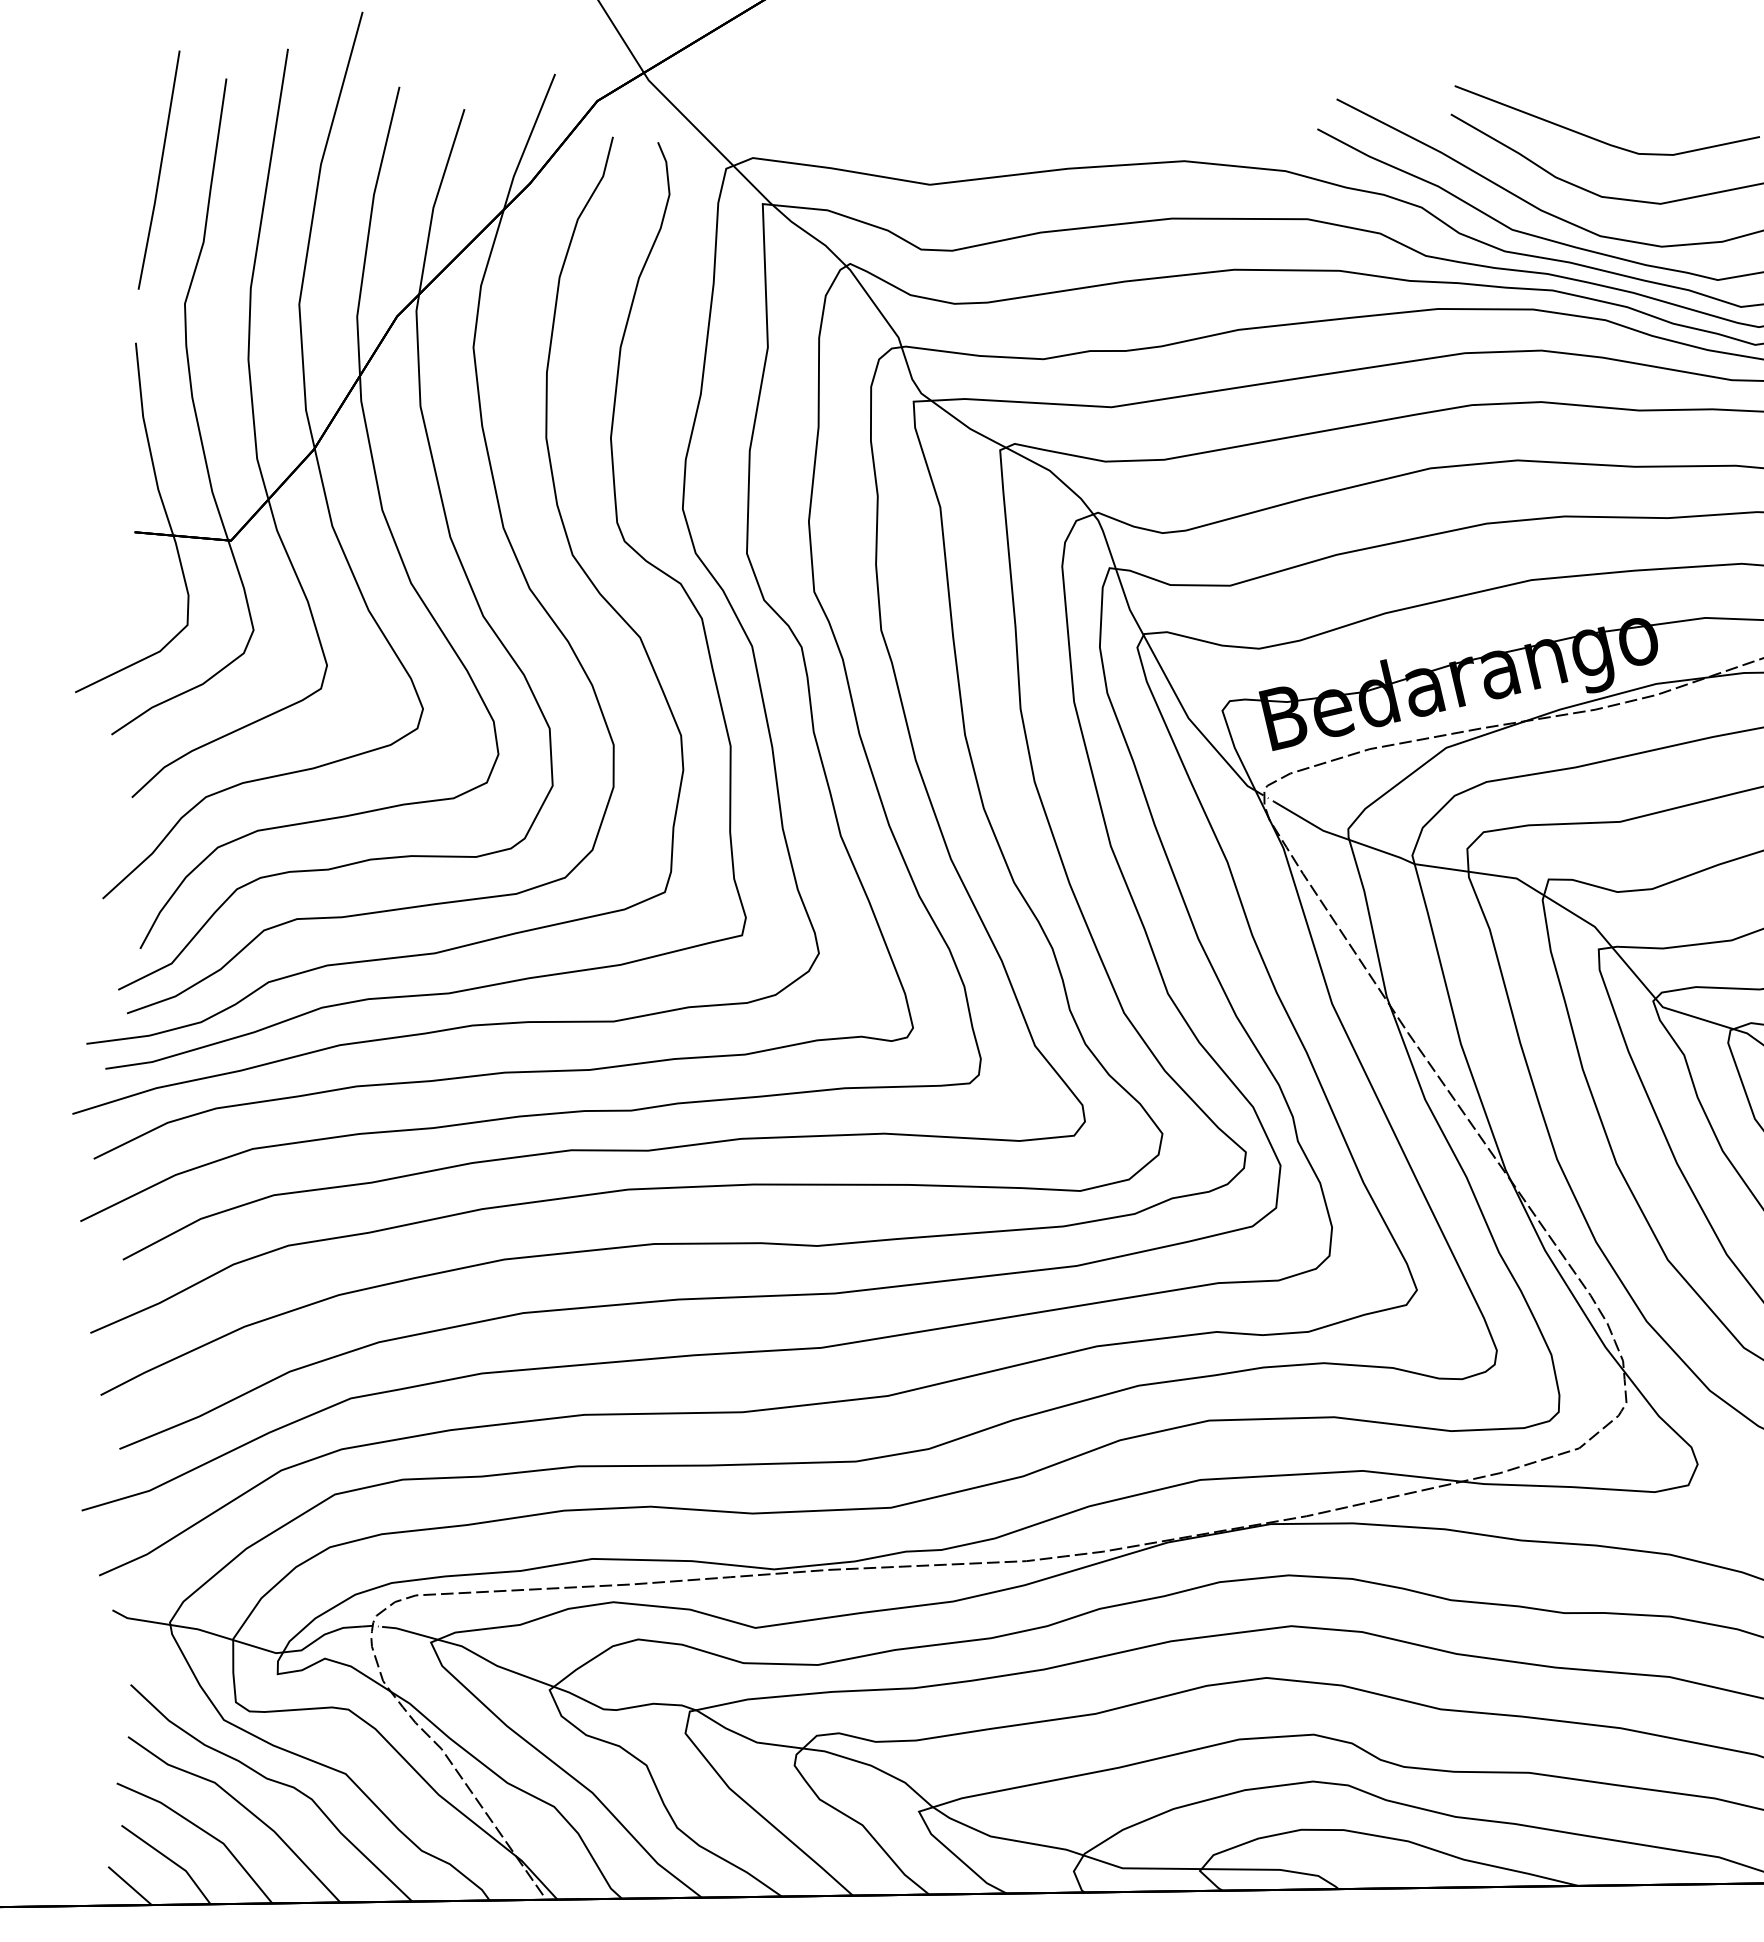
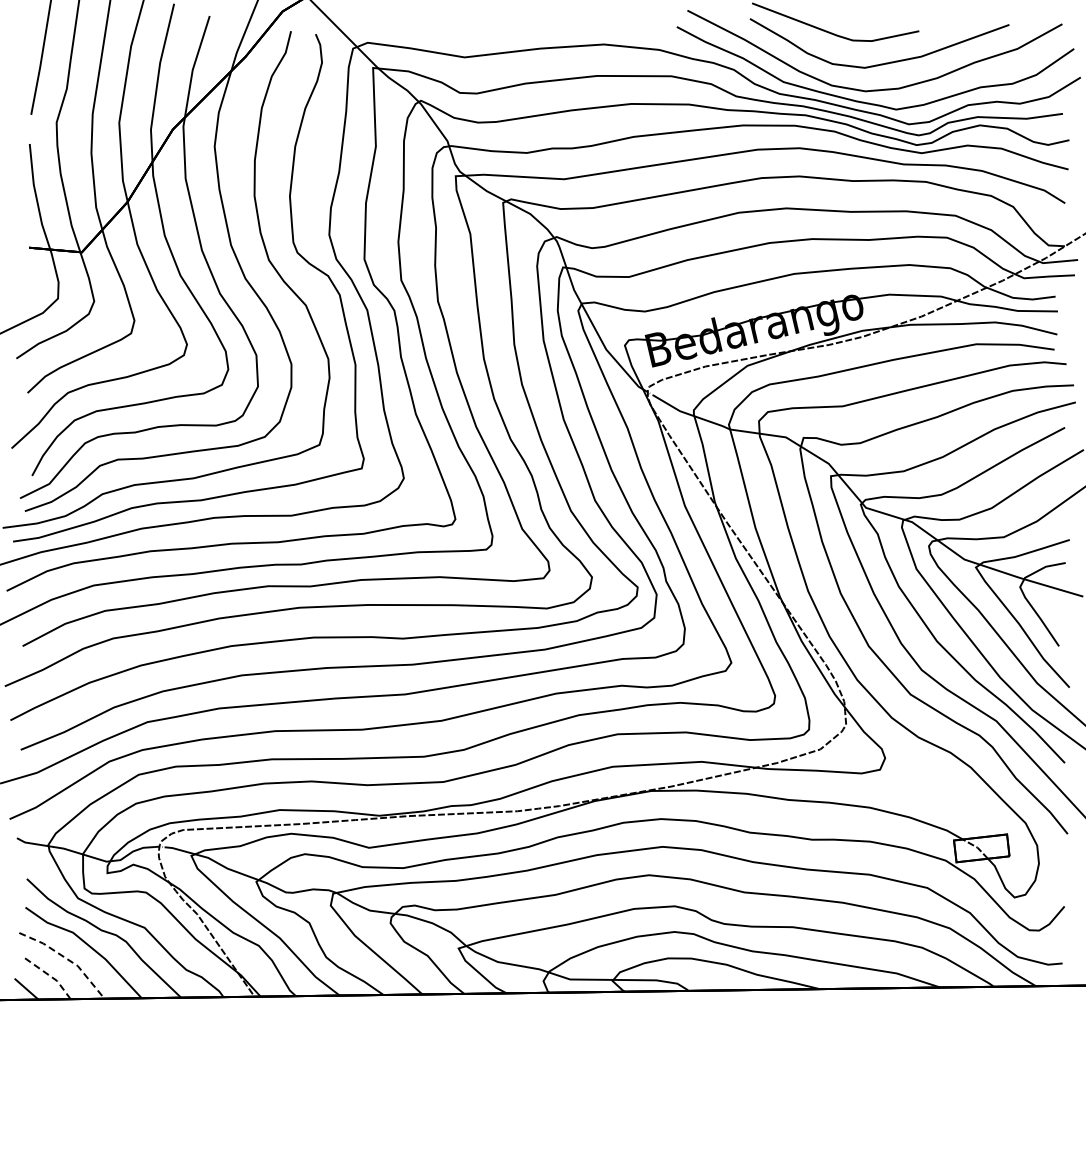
line: (204, 1831) -> (67, 959), solid -> dashed
line: (171, 1861) -> (49, 975), solid -> dashed

